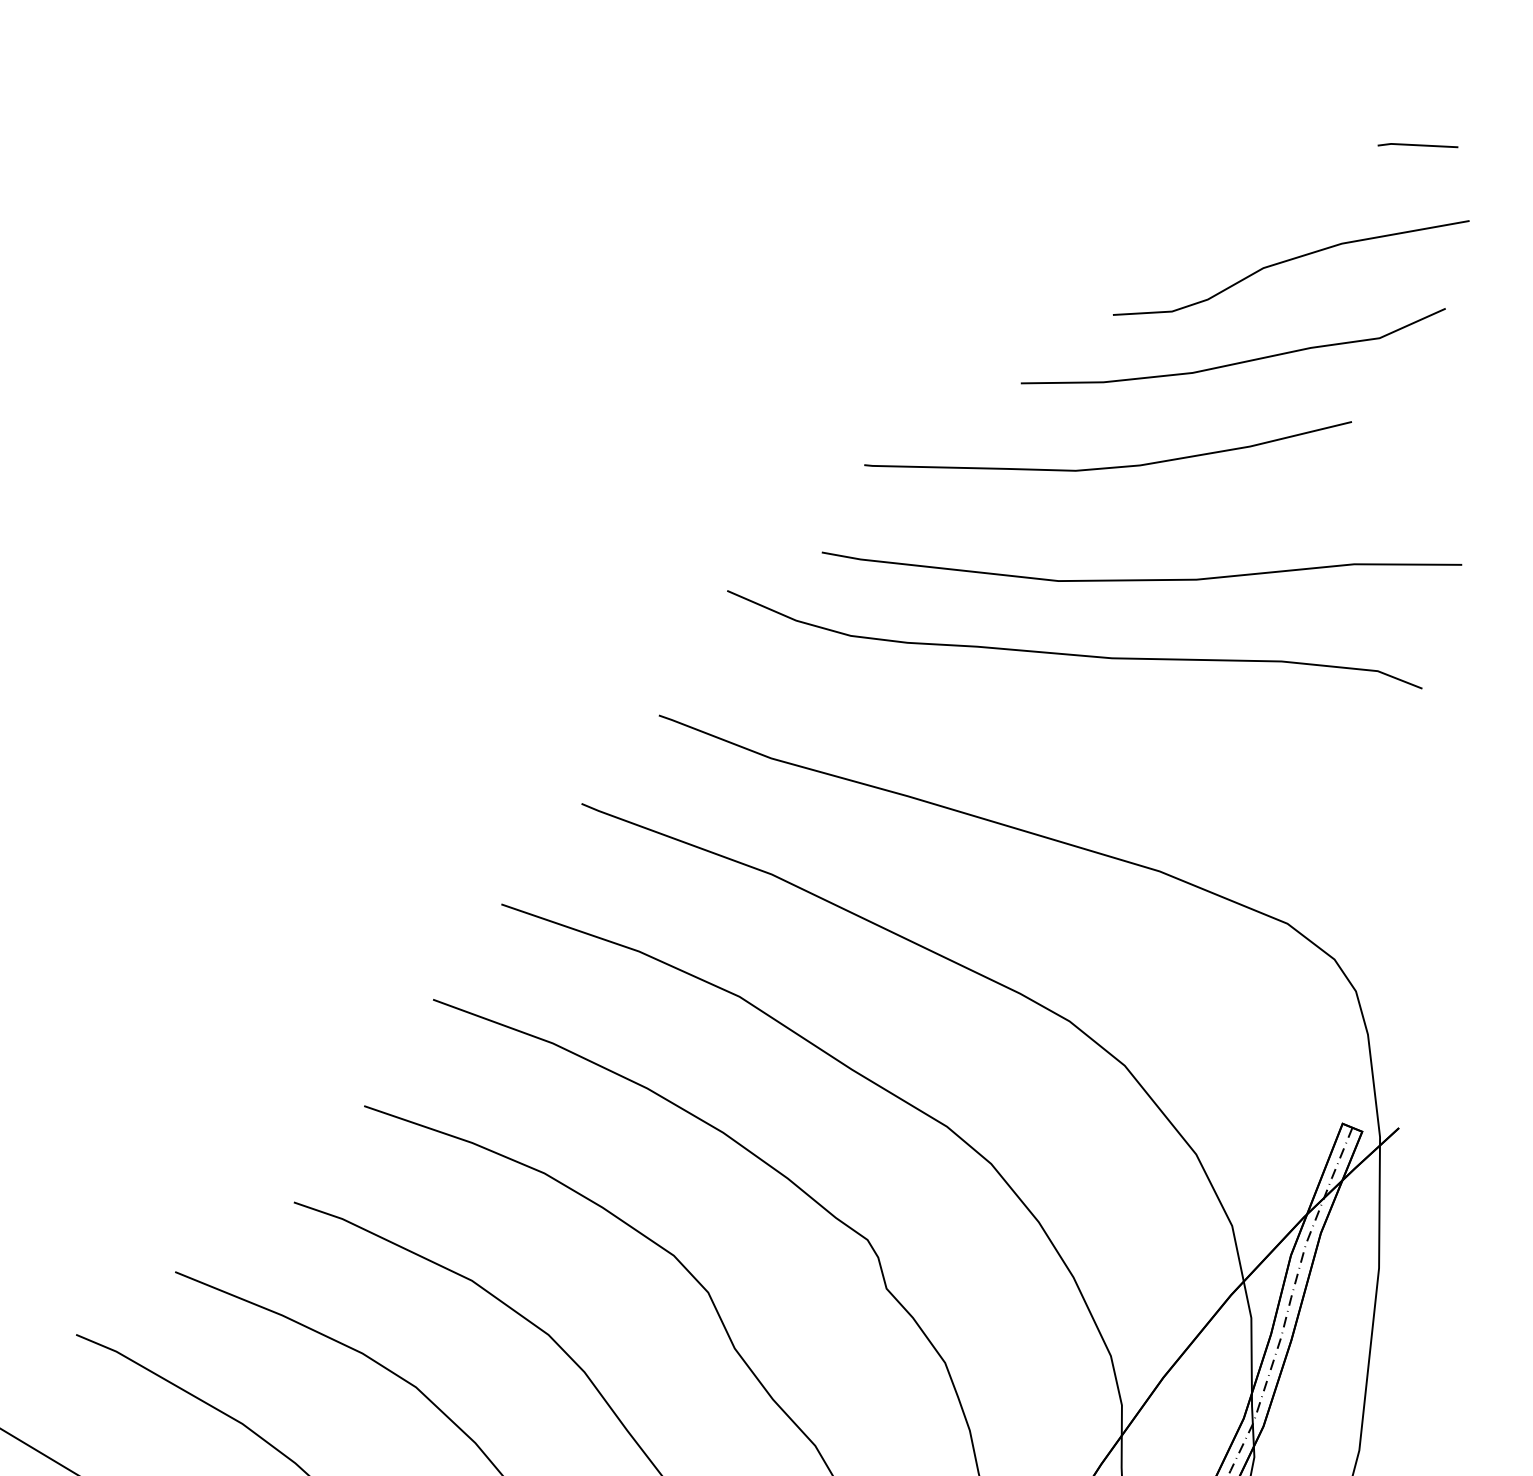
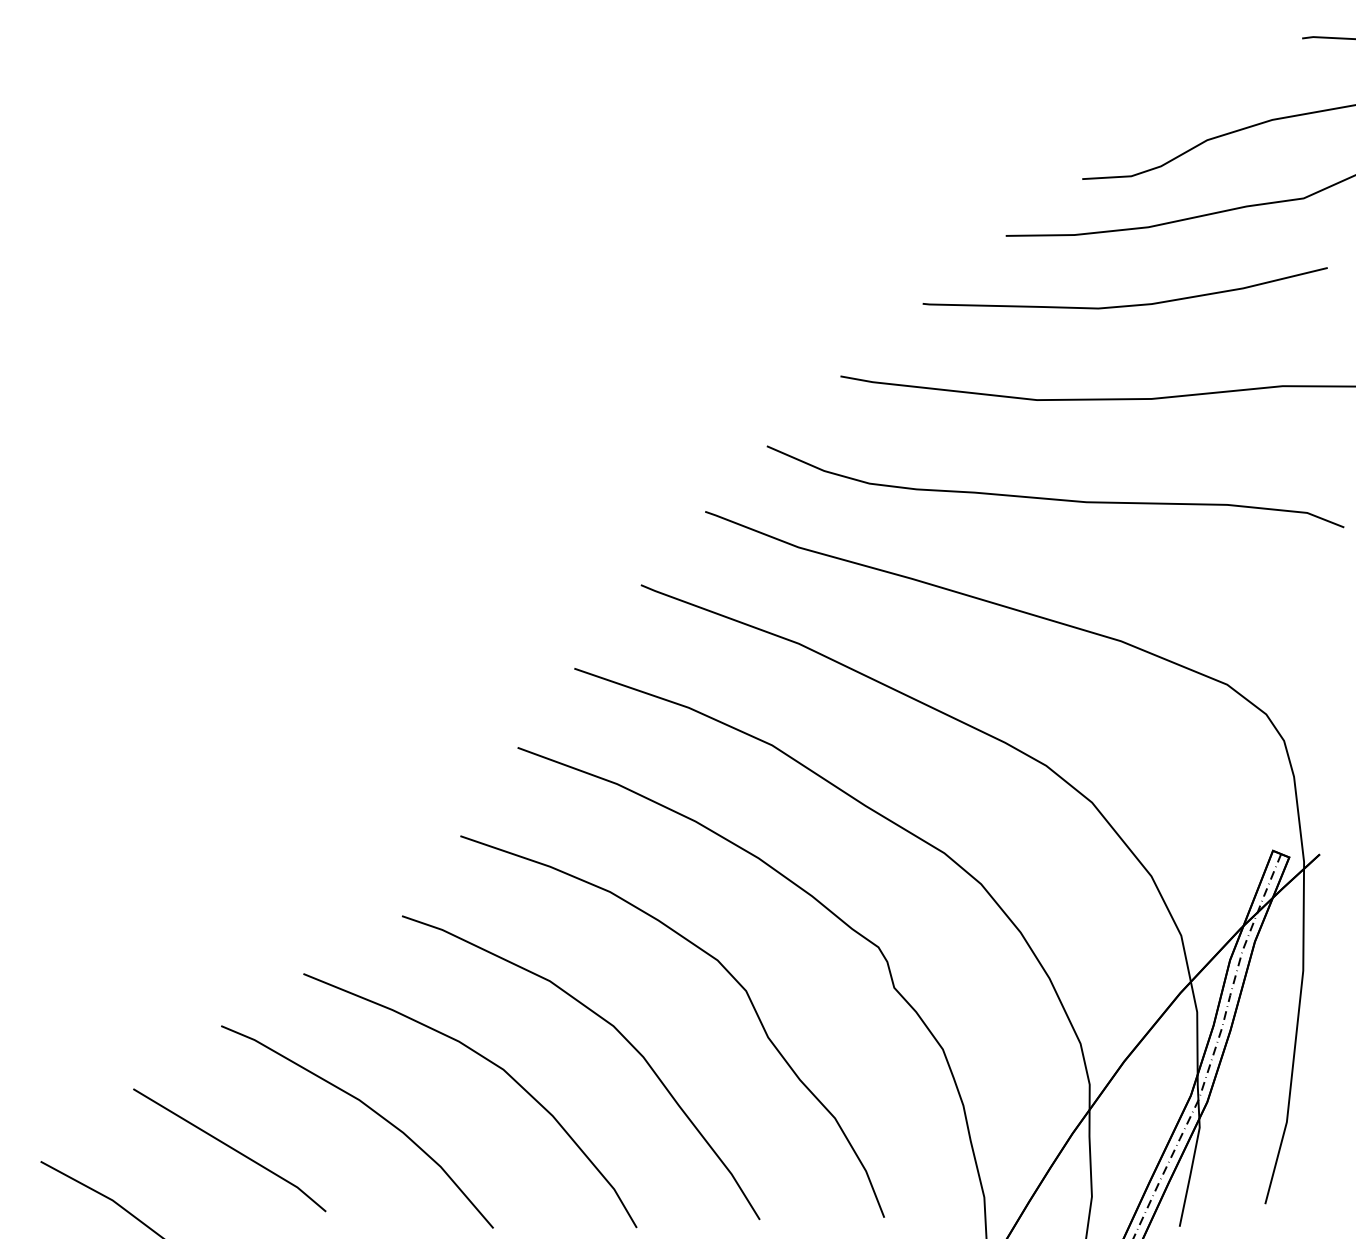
curve: (1107, 467) -> (1124, 305), moved
curve: (1074, 653) -> (1055, 498), moved

